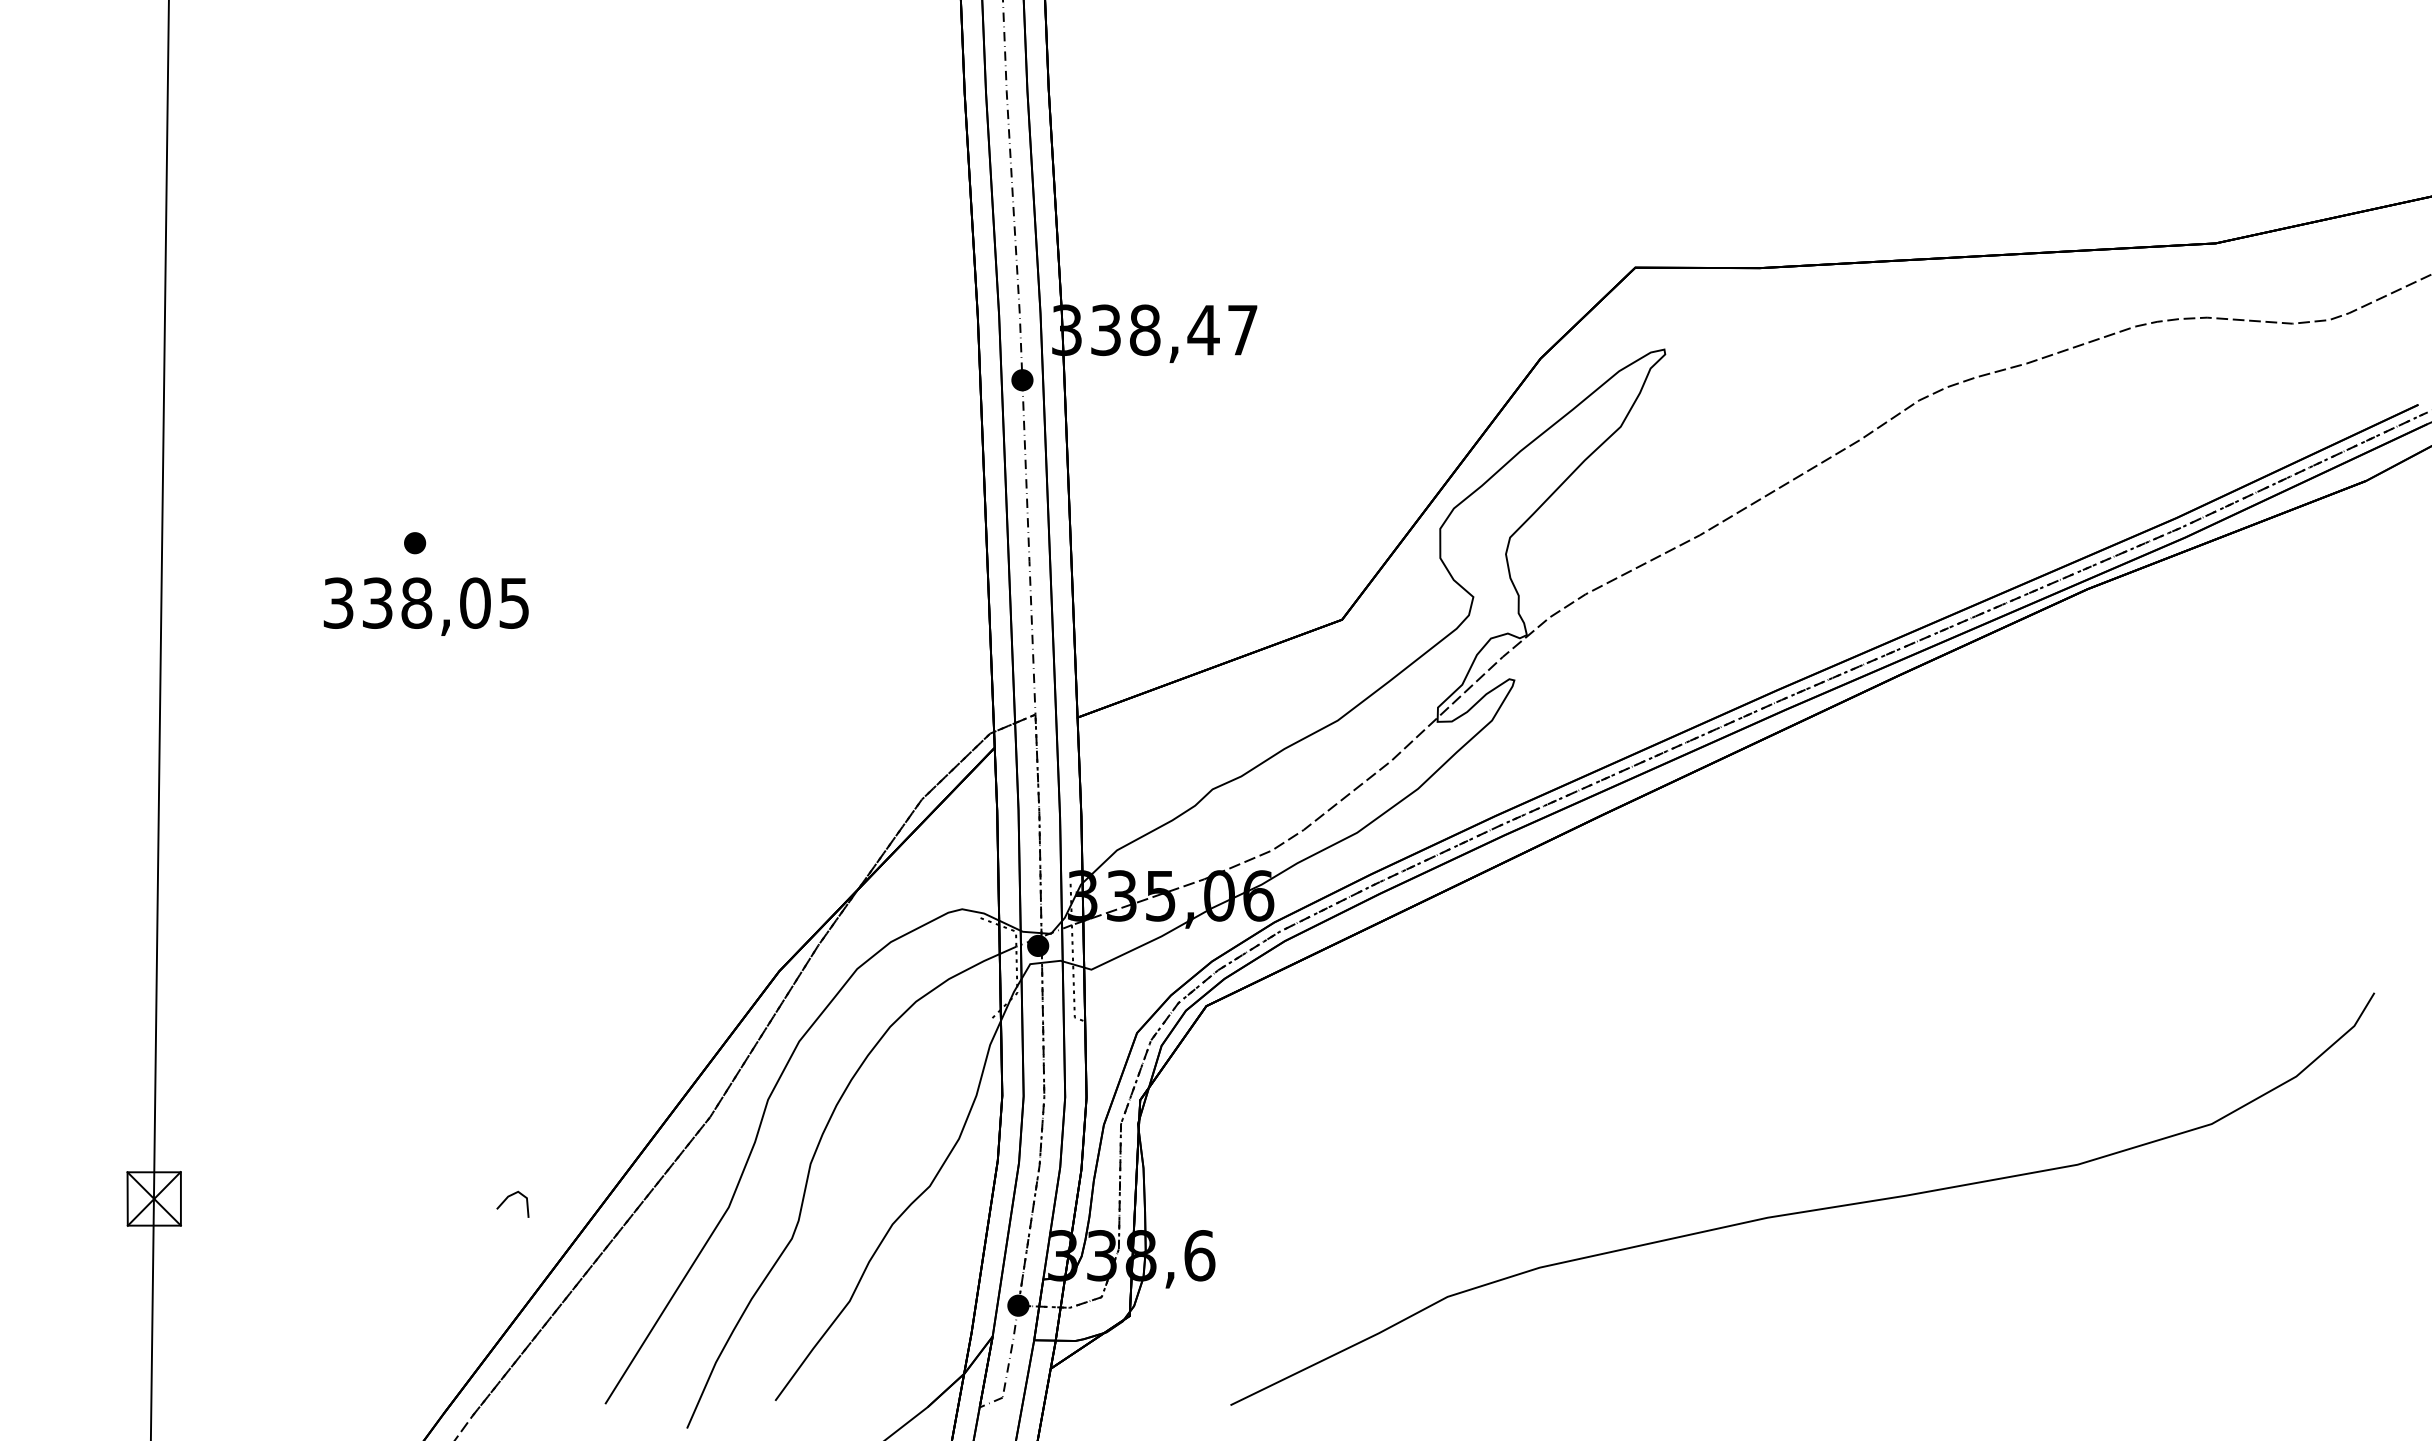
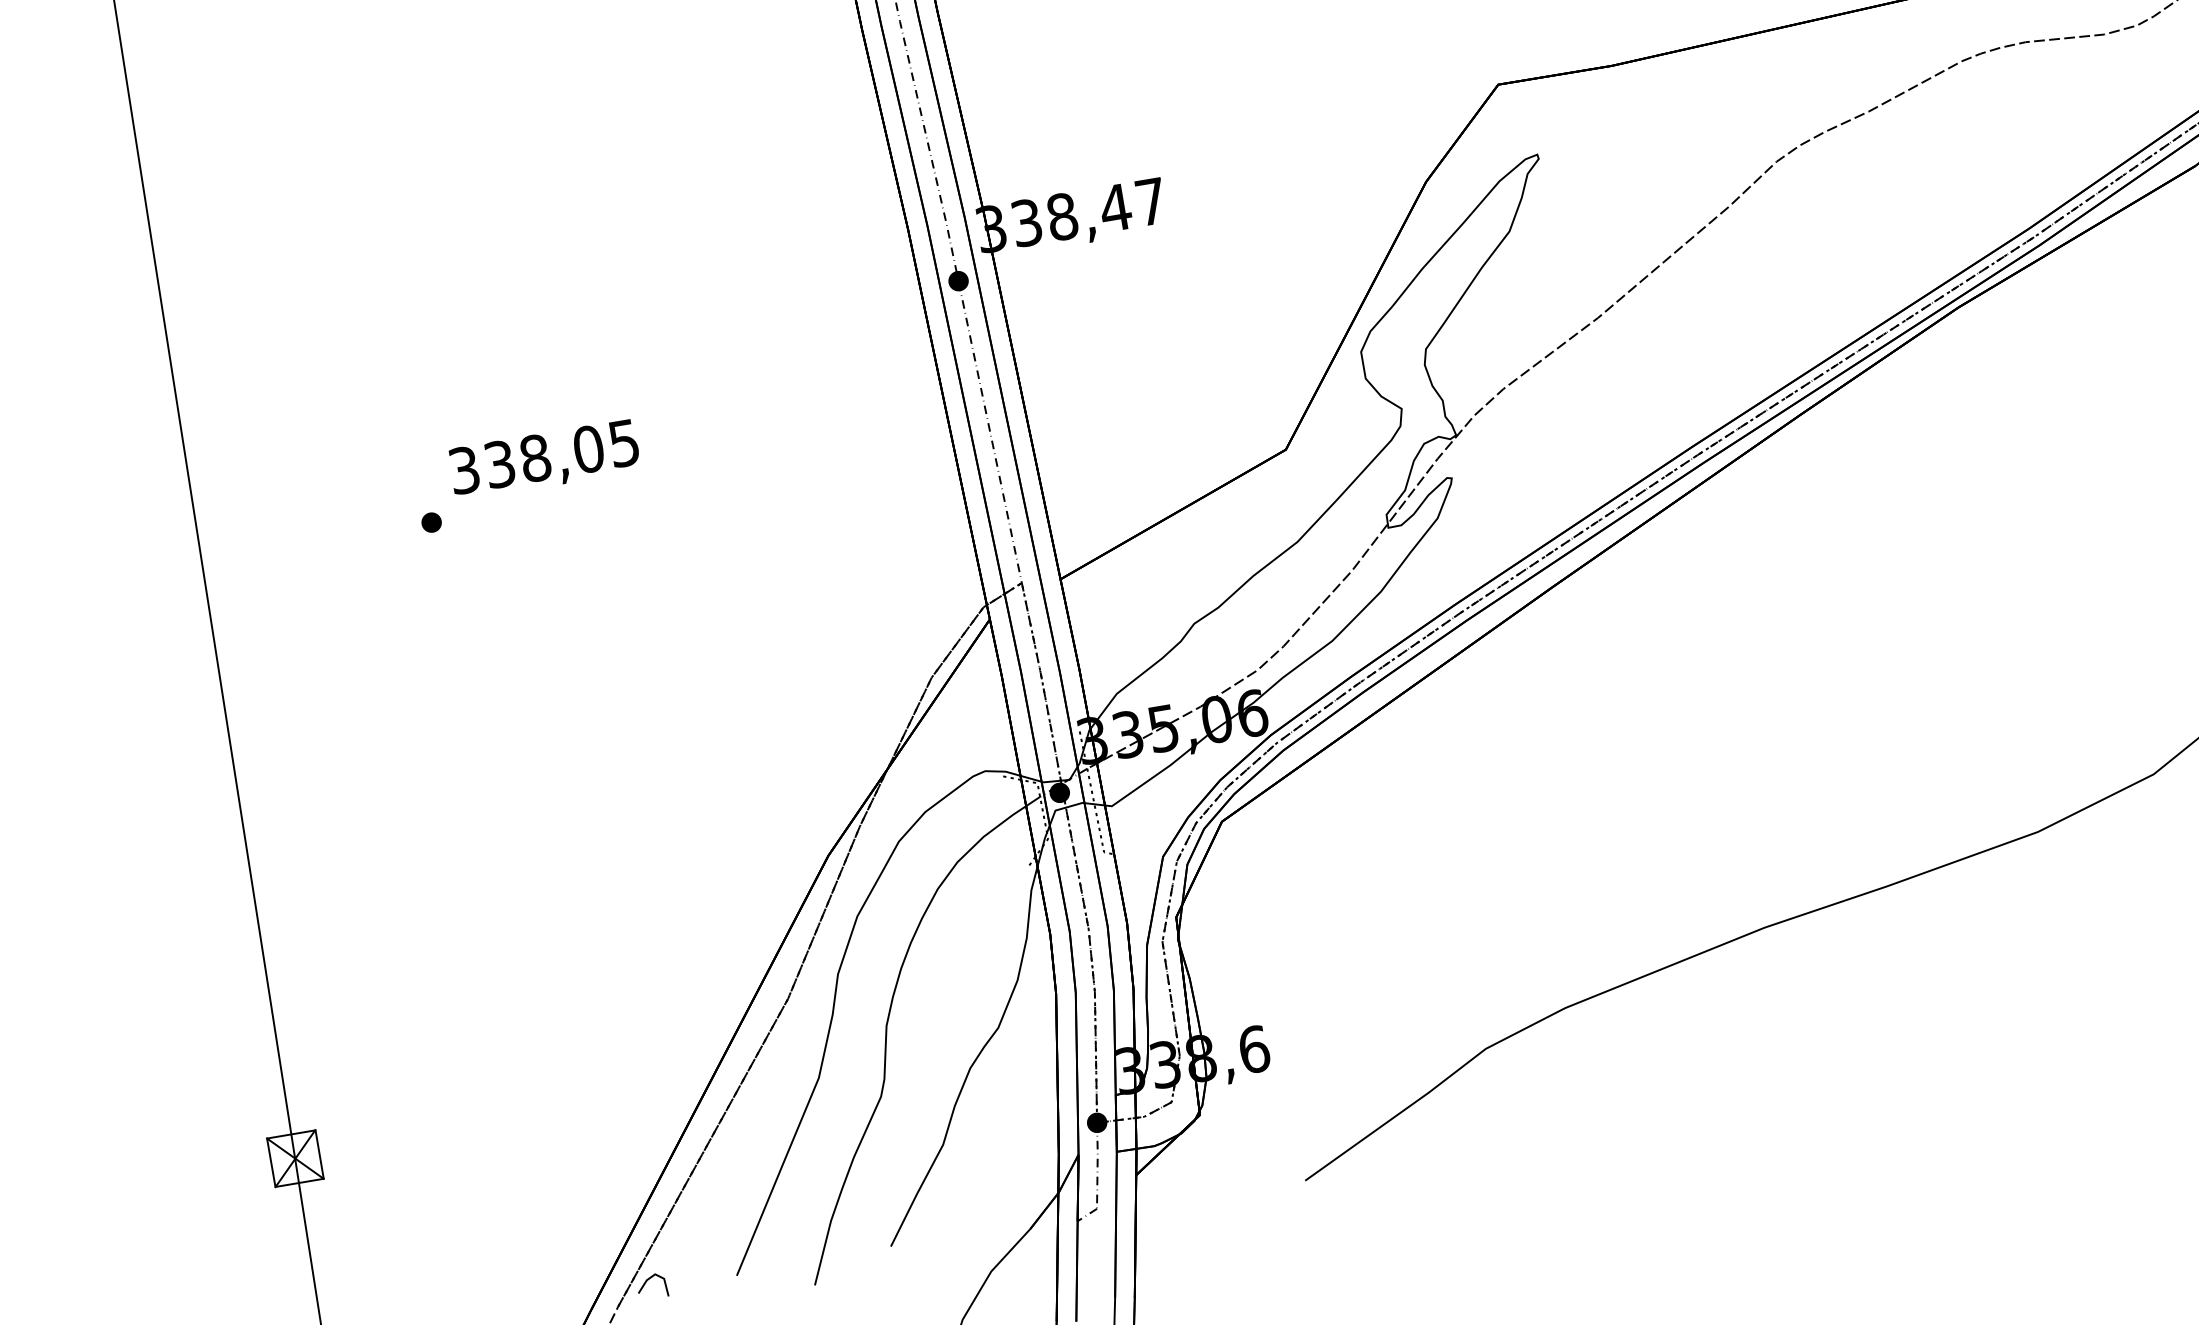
text: (425, 606) -> (543, 459), moved
line: (506, 1200) -> (645, 1284), moved

